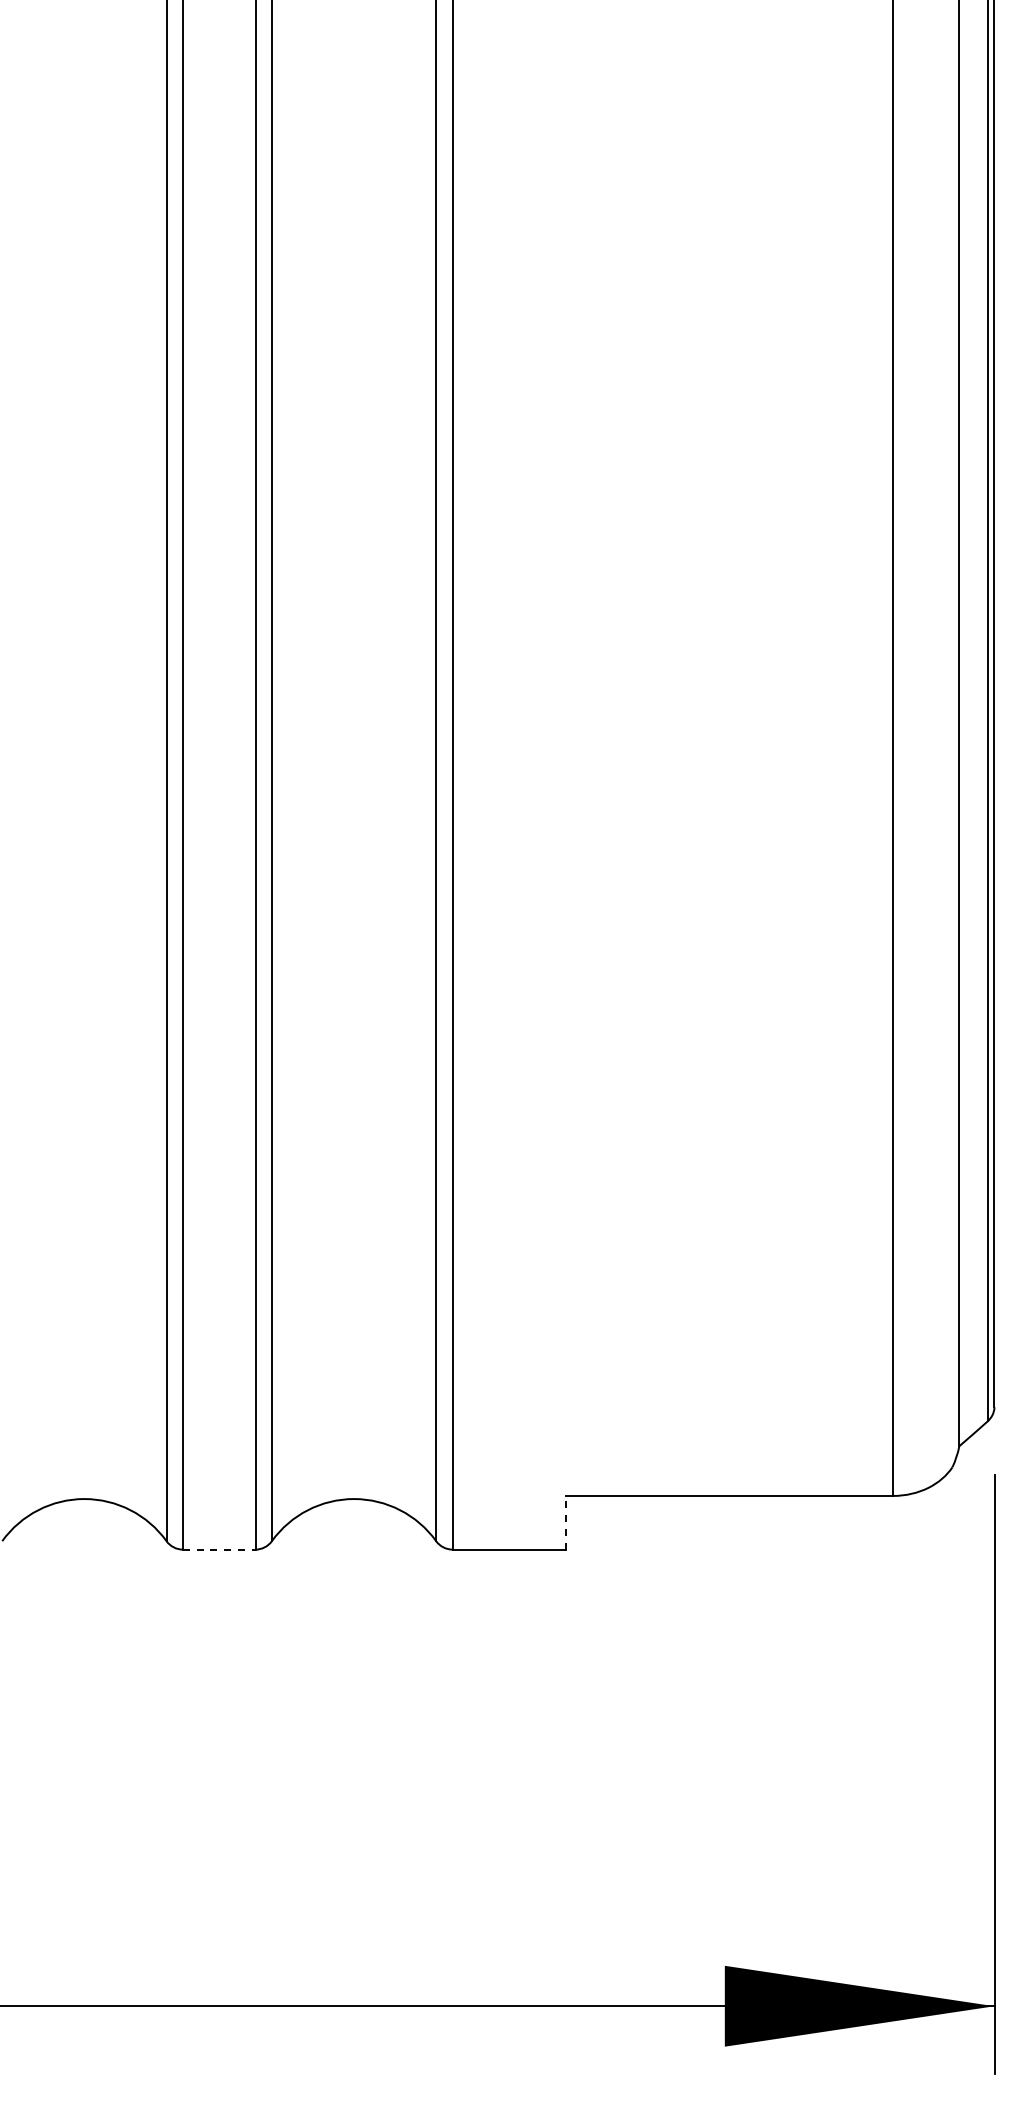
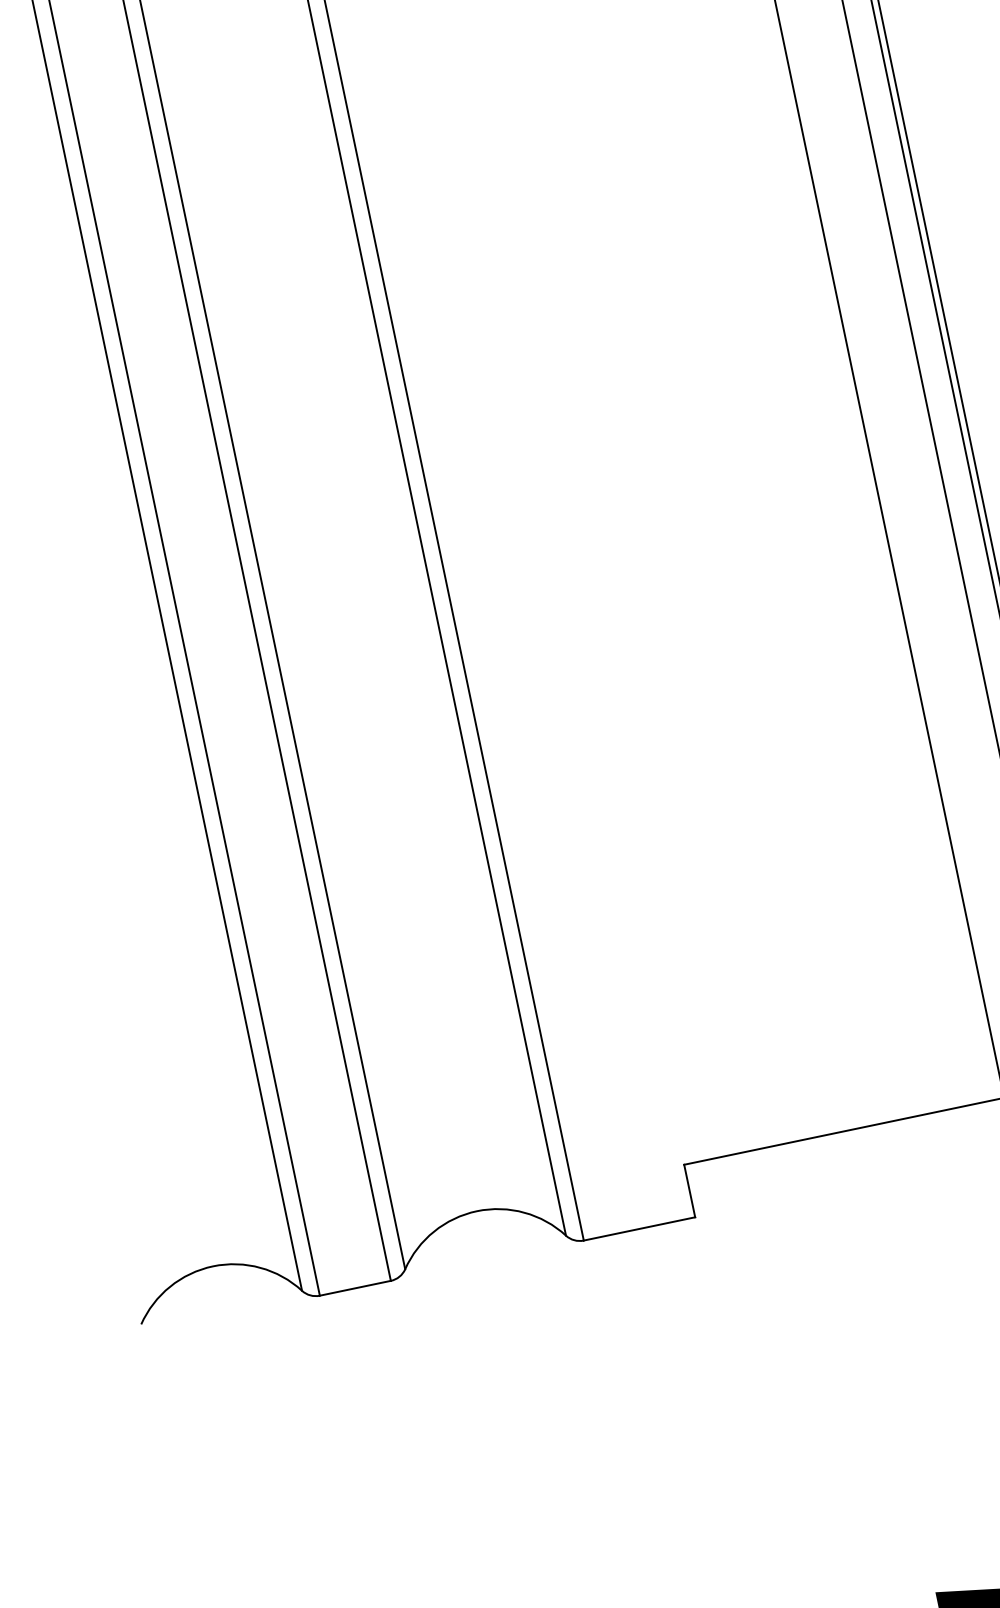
line: (566, 1522) -> (689, 1190), dashed -> solid
line: (219, 1549) -> (355, 1288), dashed -> solid

